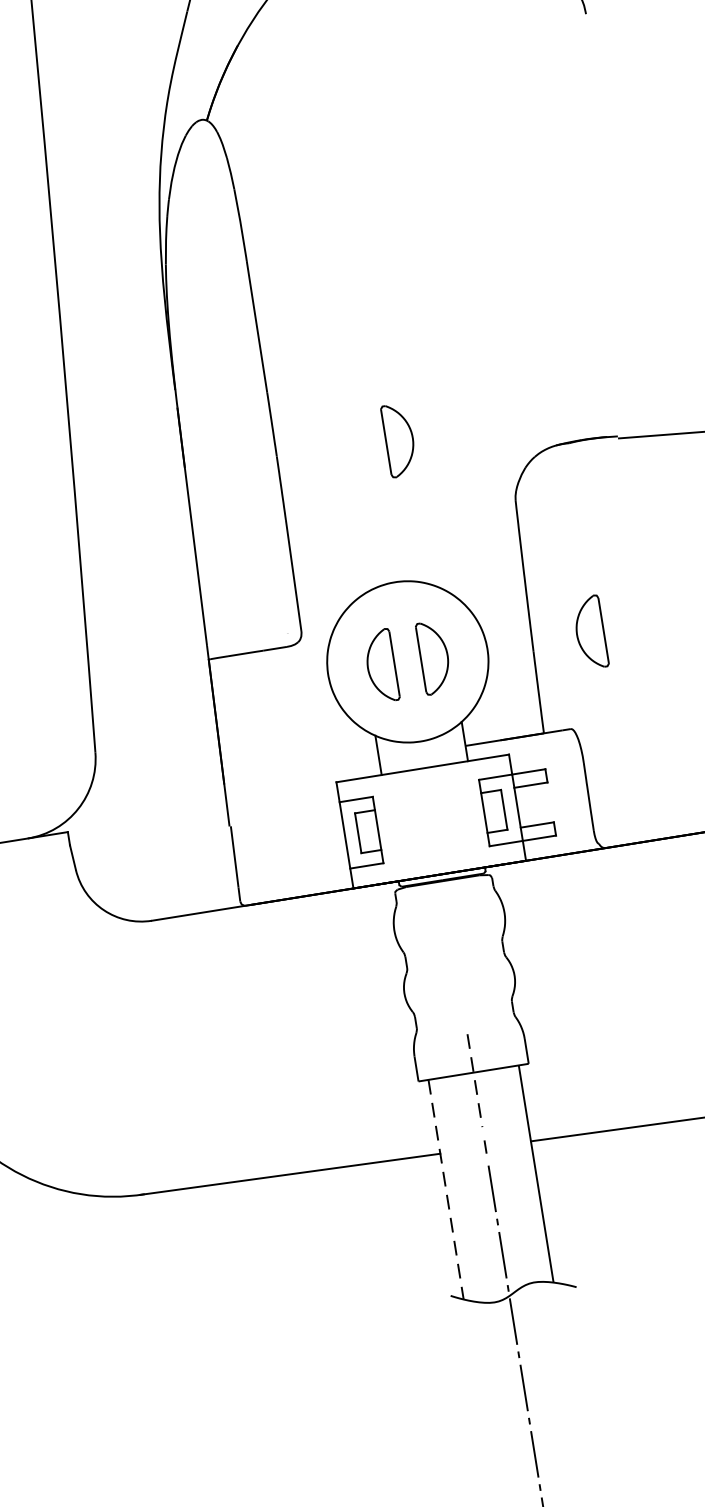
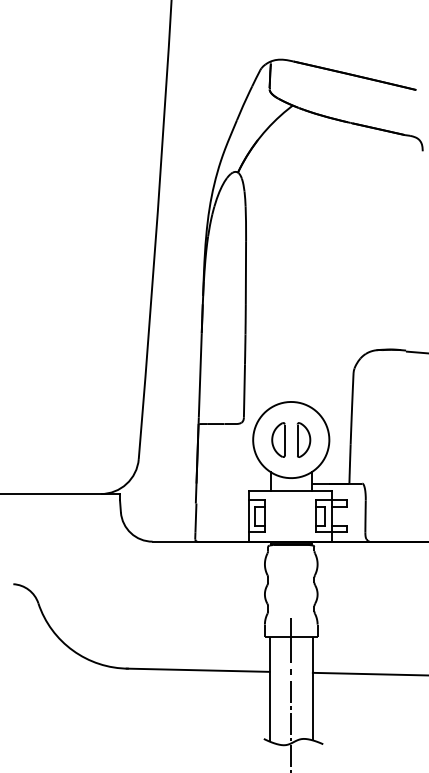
part: (398, 439) -> (303, 335), removed
part: (590, 631) -> (378, 439), removed
line: (475, 1080) -> (291, 640), dashed -> solid
line: (445, 1190) -> (269, 689), dashed -> solid

